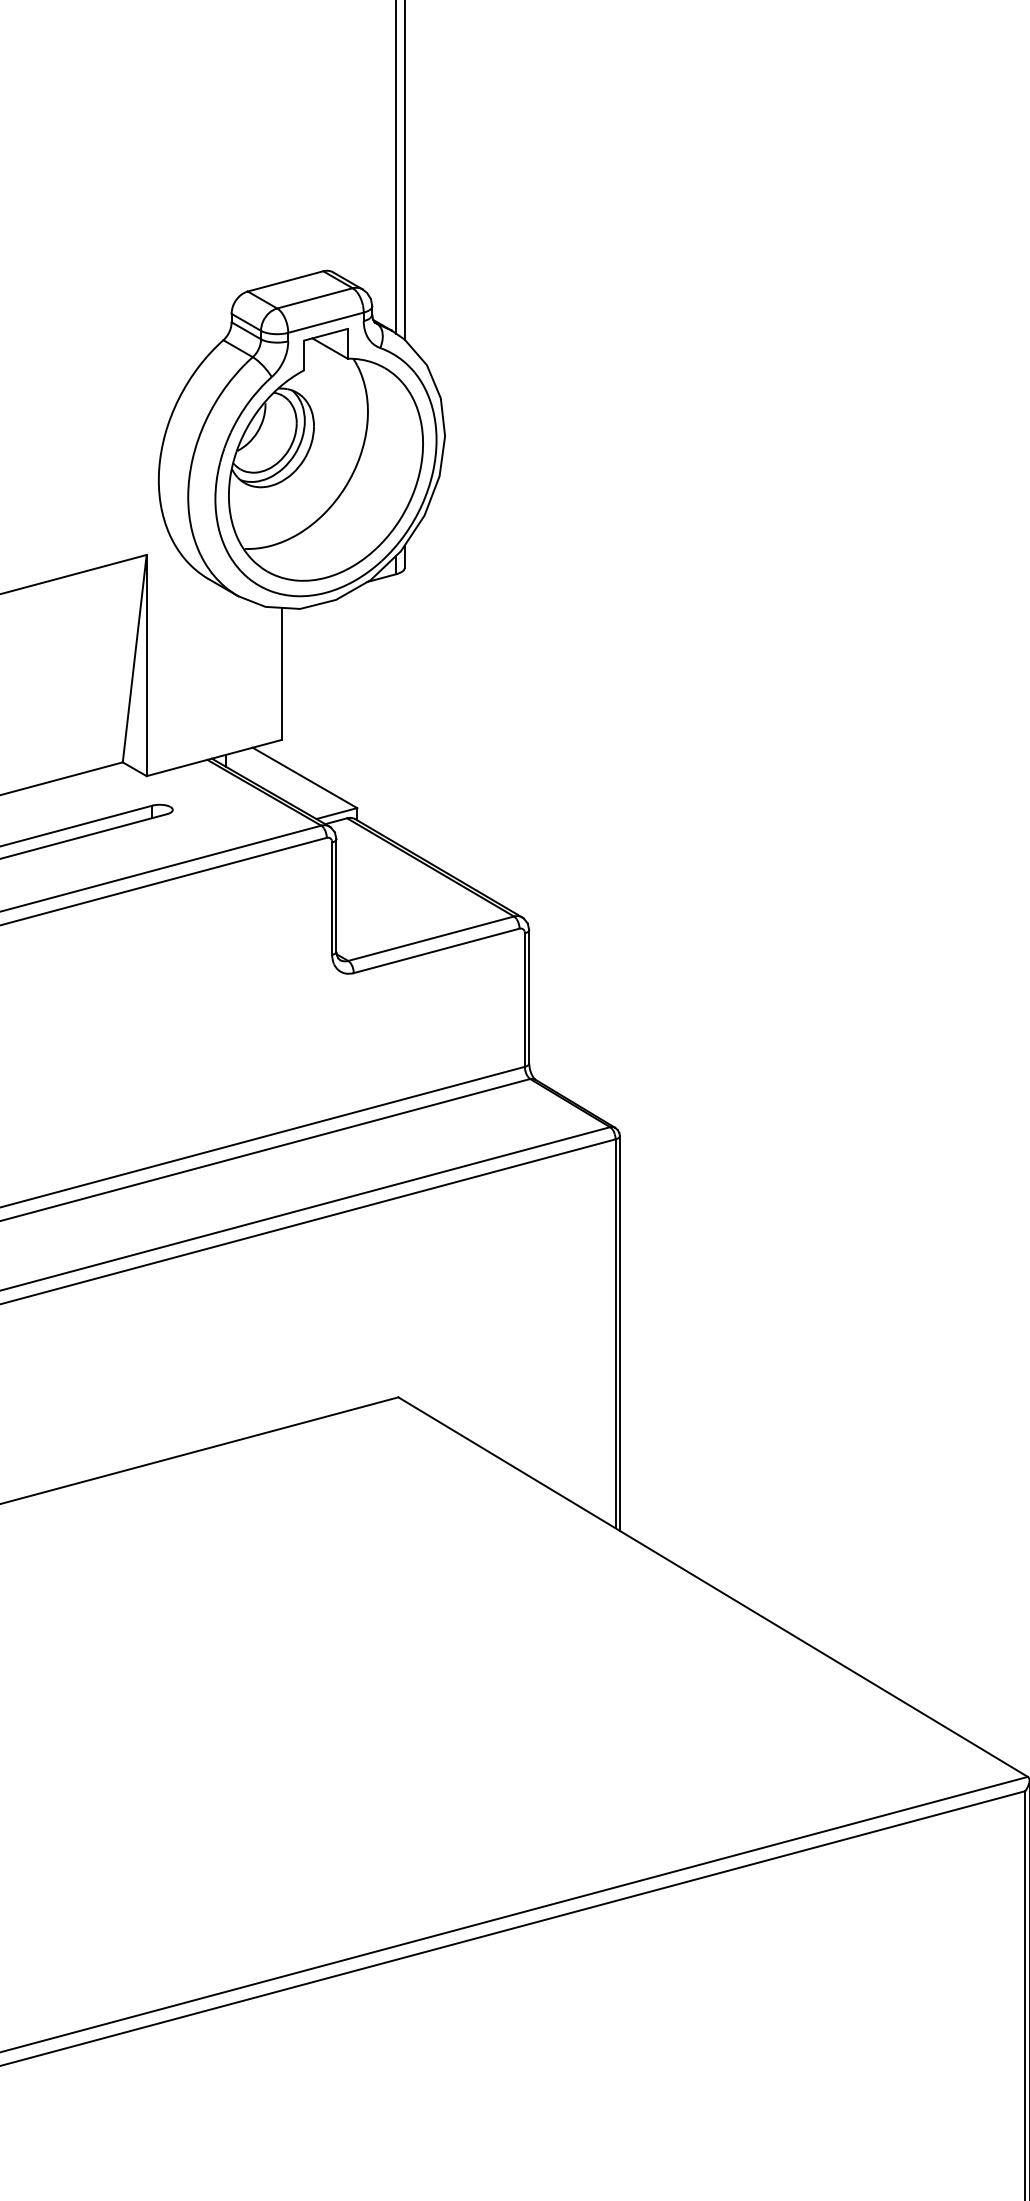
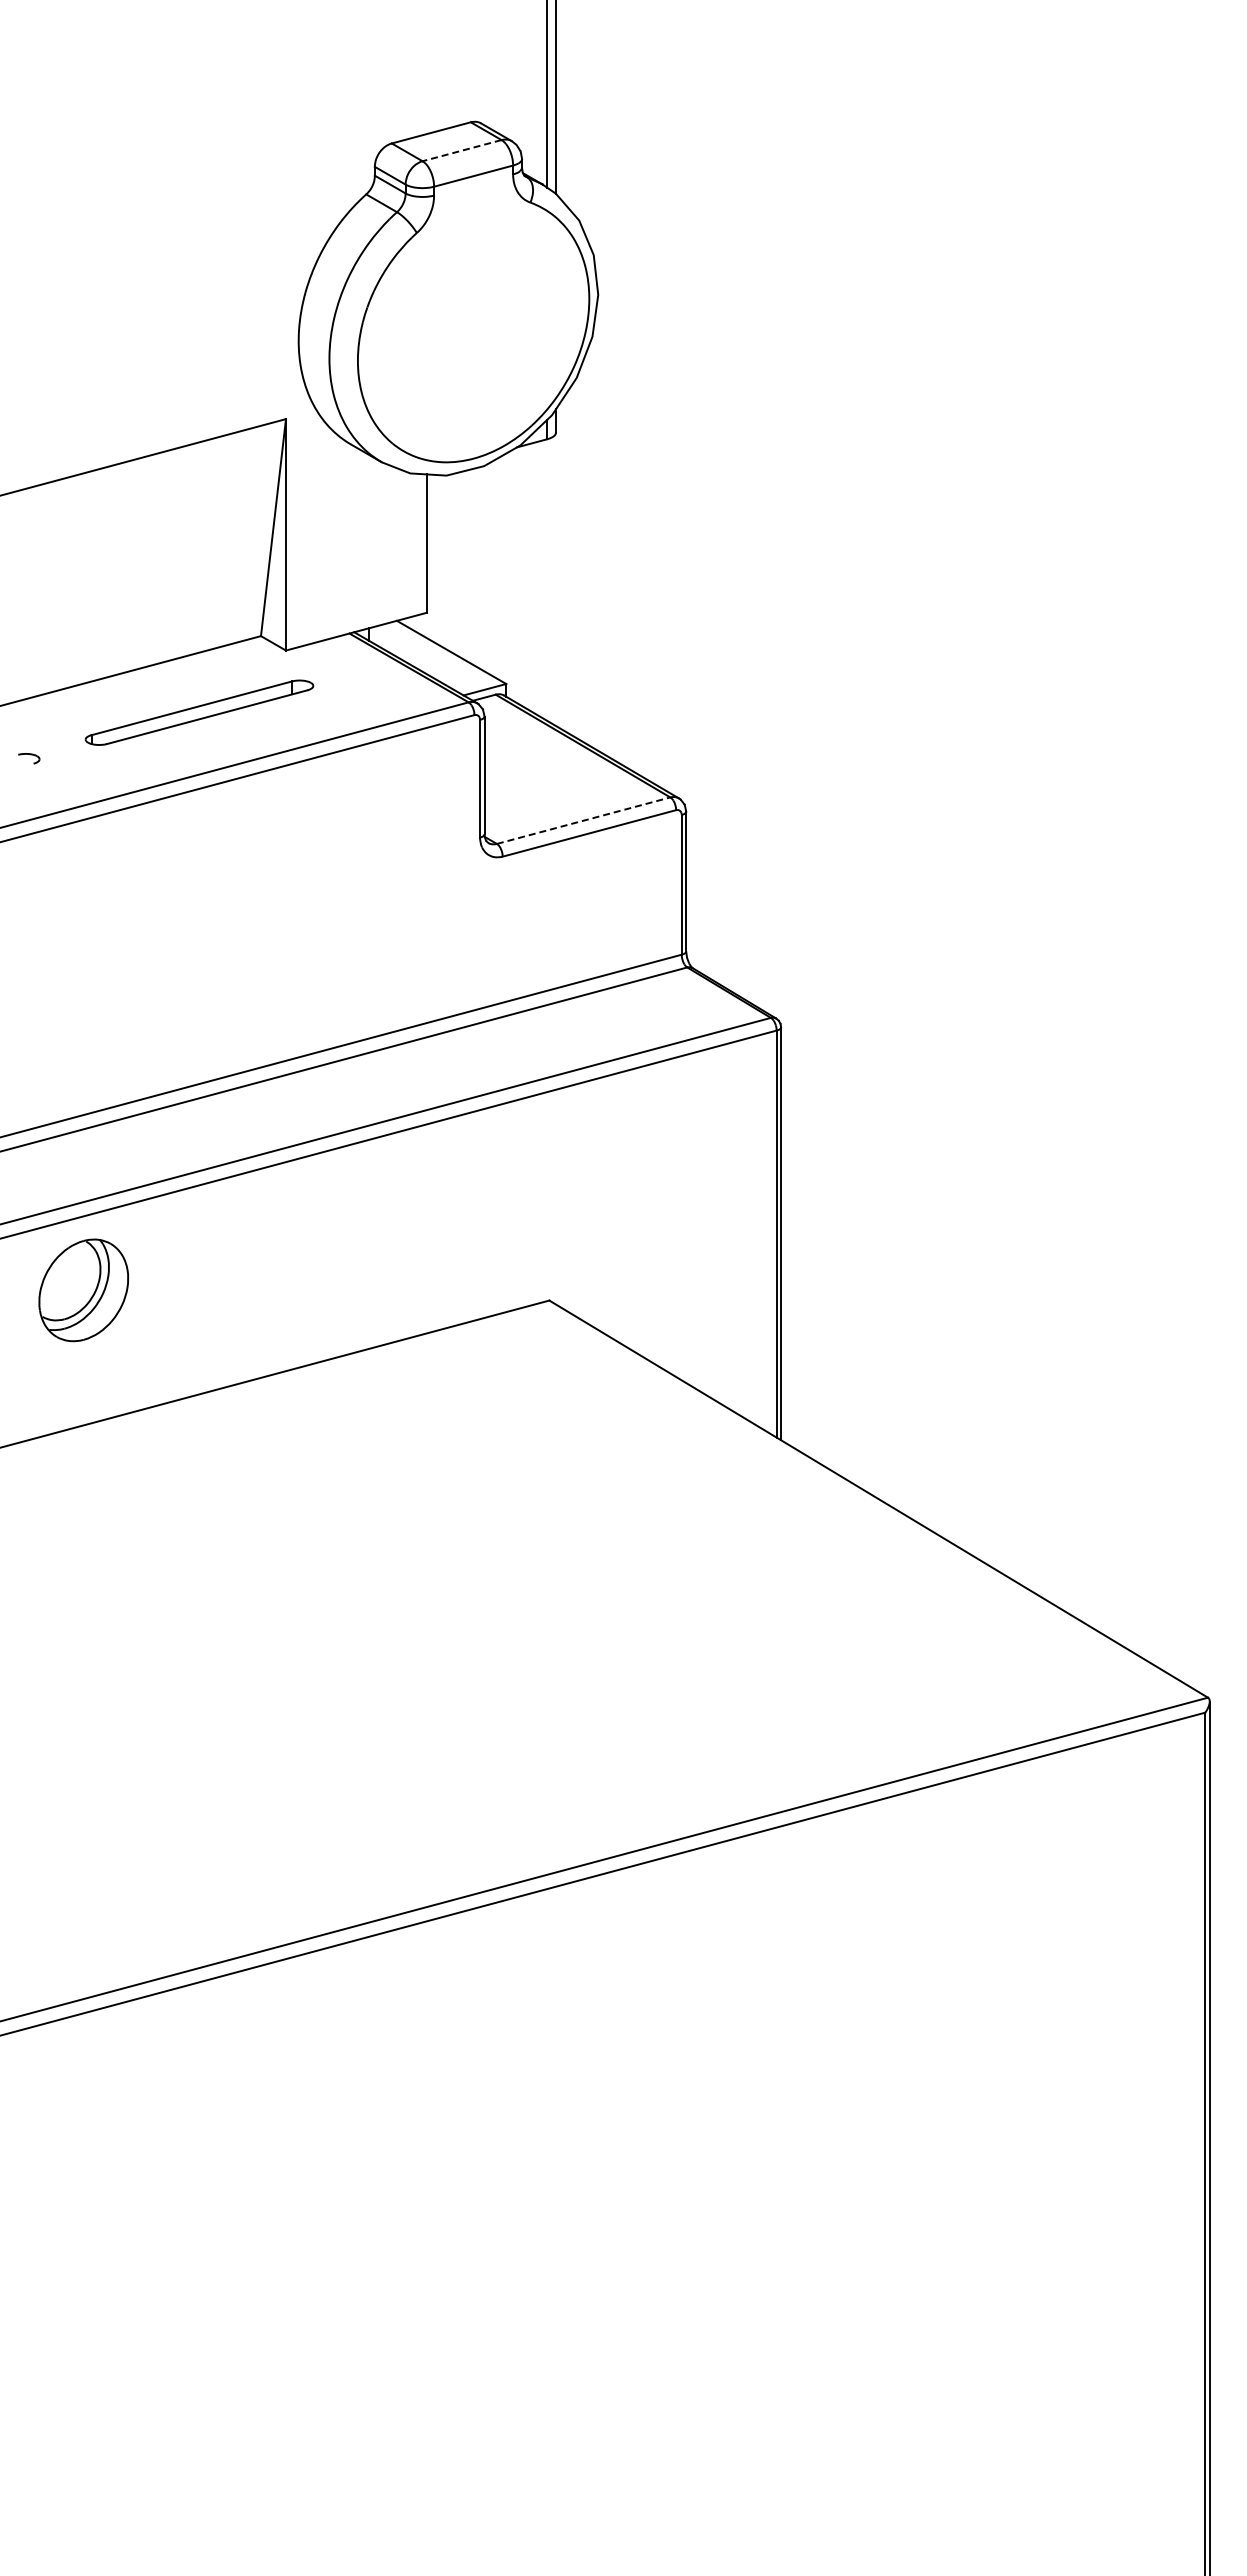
line: (315, 298) -> (462, 150), solid -> dashed
part: (325, 454) -> (473, 314), removed
line: (431, 938) -> (583, 820), solid -> dashed

